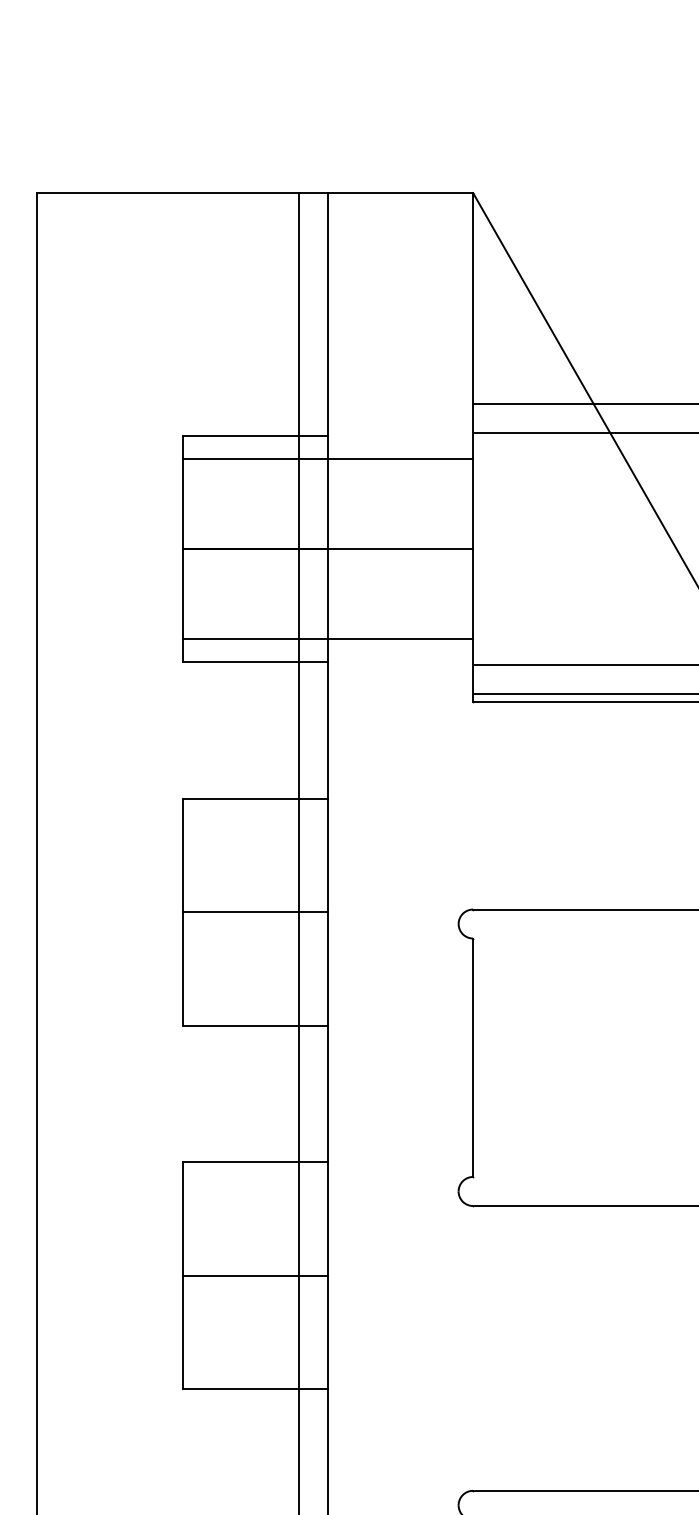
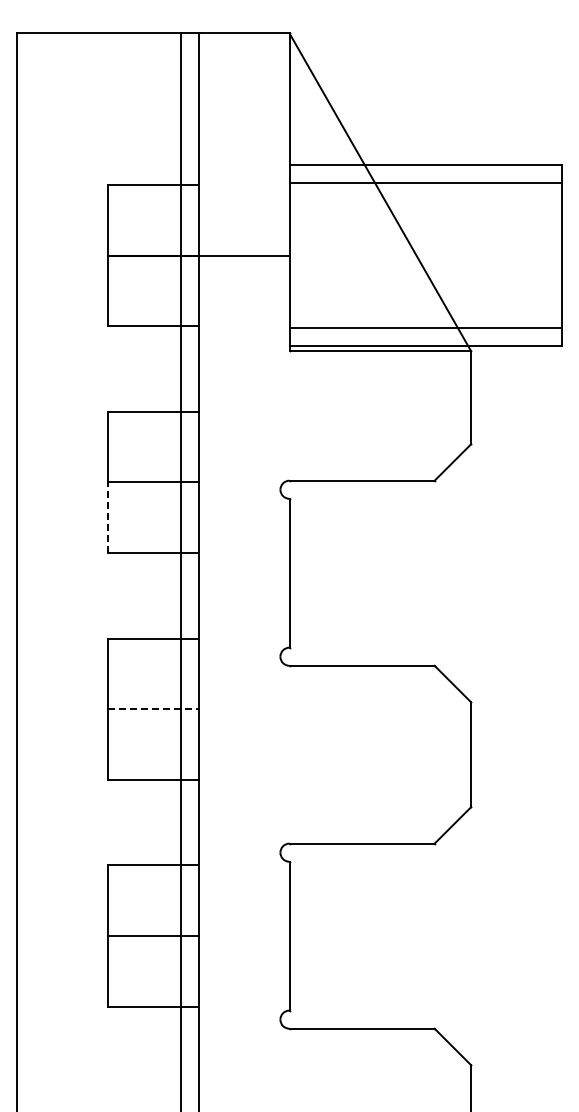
line: (327, 459) -> (198, 199), removed
line: (327, 638) -> (198, 311), removed
line: (183, 968) -> (108, 517), solid -> dashed
line: (255, 1275) -> (153, 709), solid -> dashed

